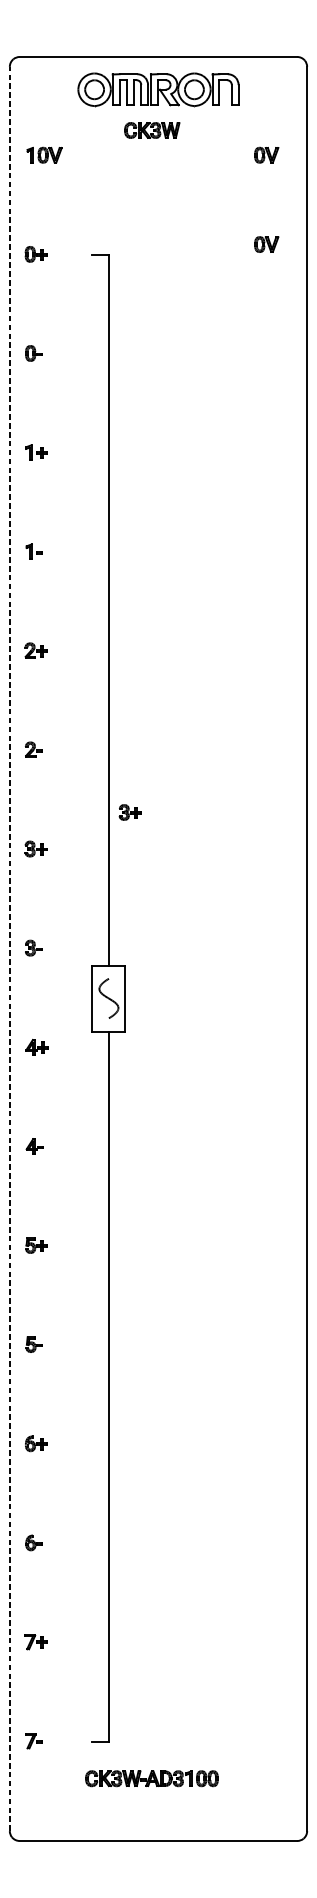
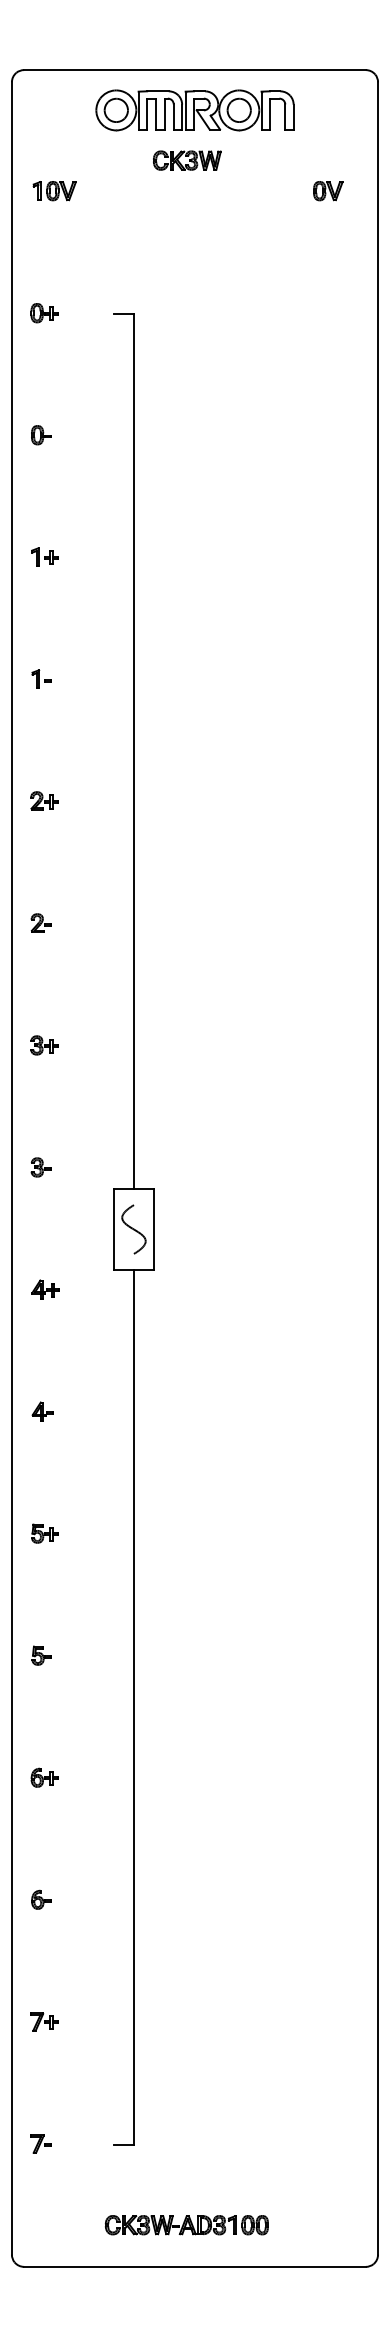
part: (266, 244) -> (328, 301), removed
part: (130, 812) -> (160, 1000), removed
line: (9, 948) -> (11, 1167), dashed -> solid
part: (151, 1778) -> (186, 2225), moved

